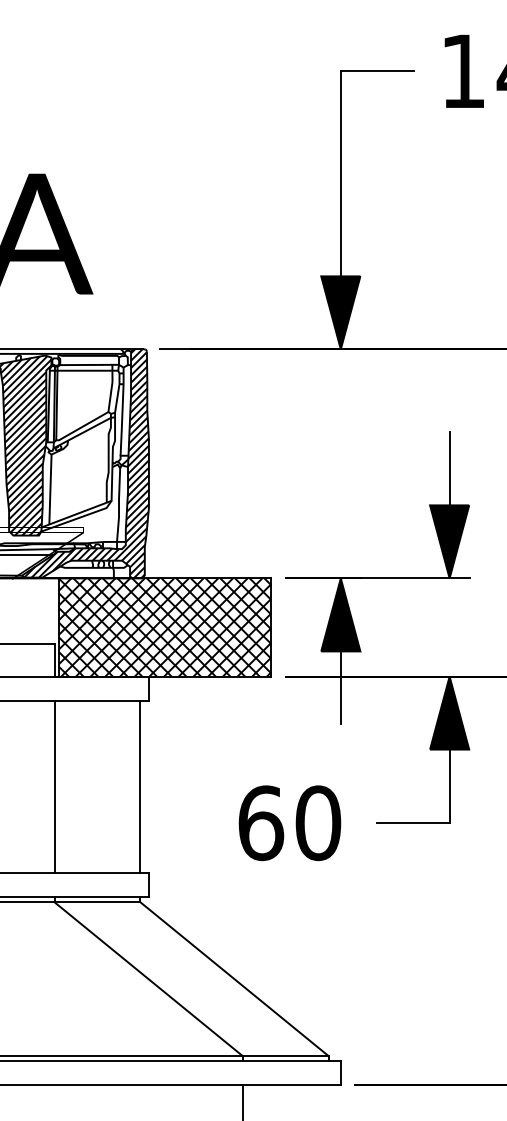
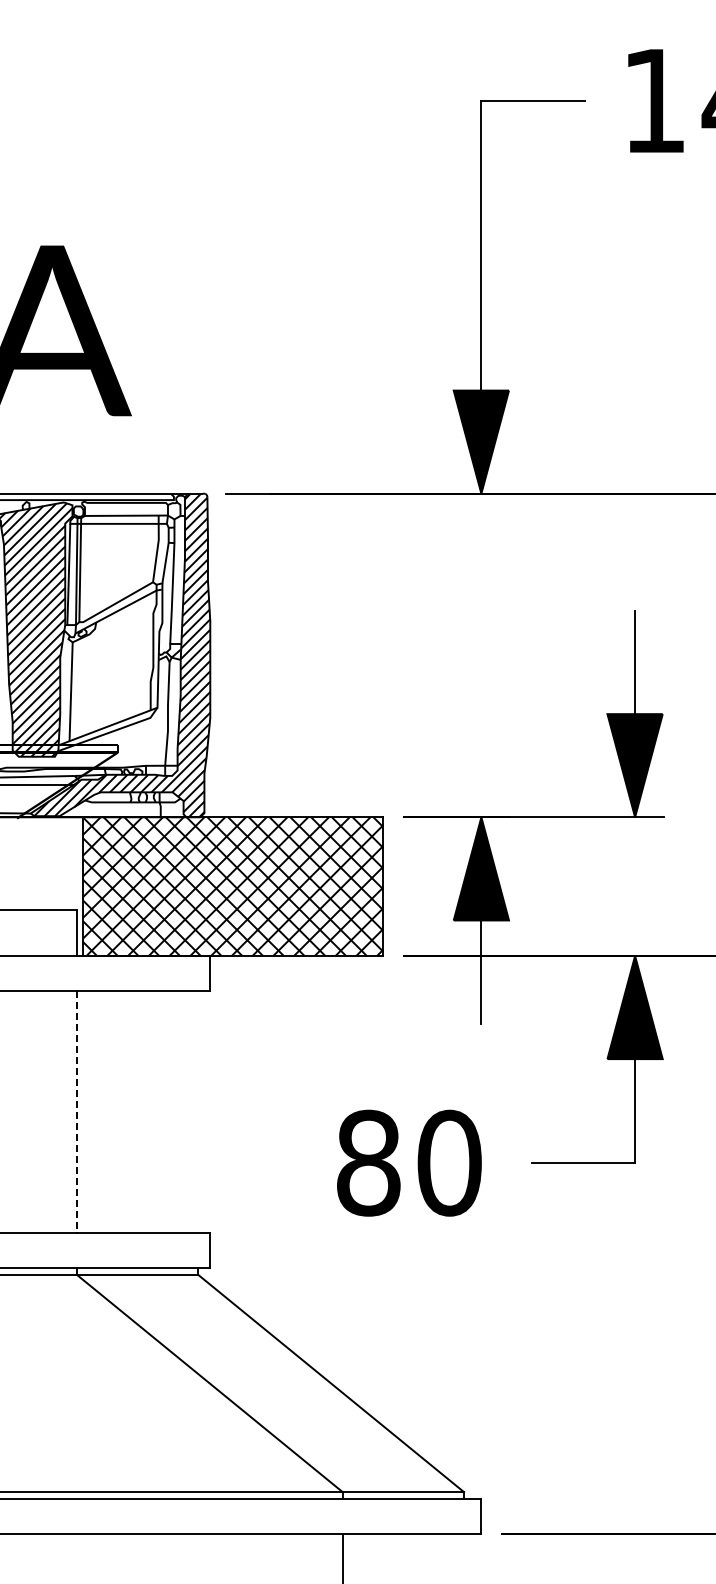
line: (140, 786) -> (198, 1111), removed
line: (54, 787) -> (76, 1112), solid -> dashed
text: (261, 822) -> (369, 1162), 60 -> 80

